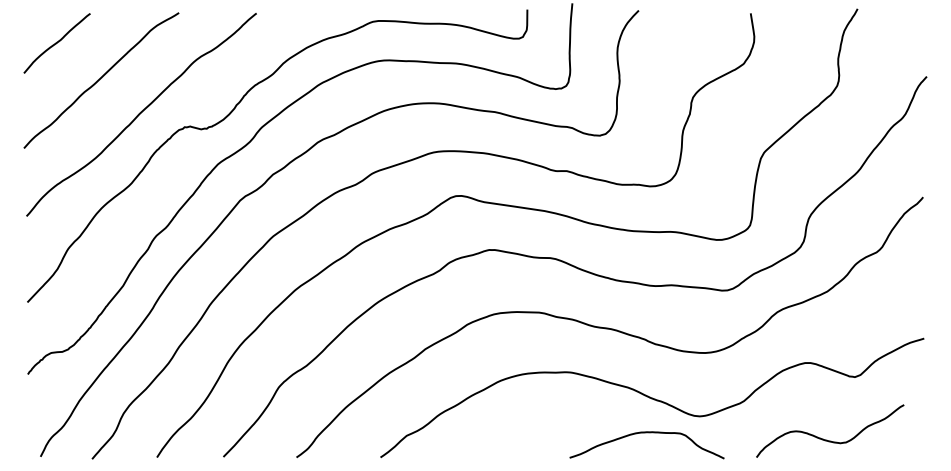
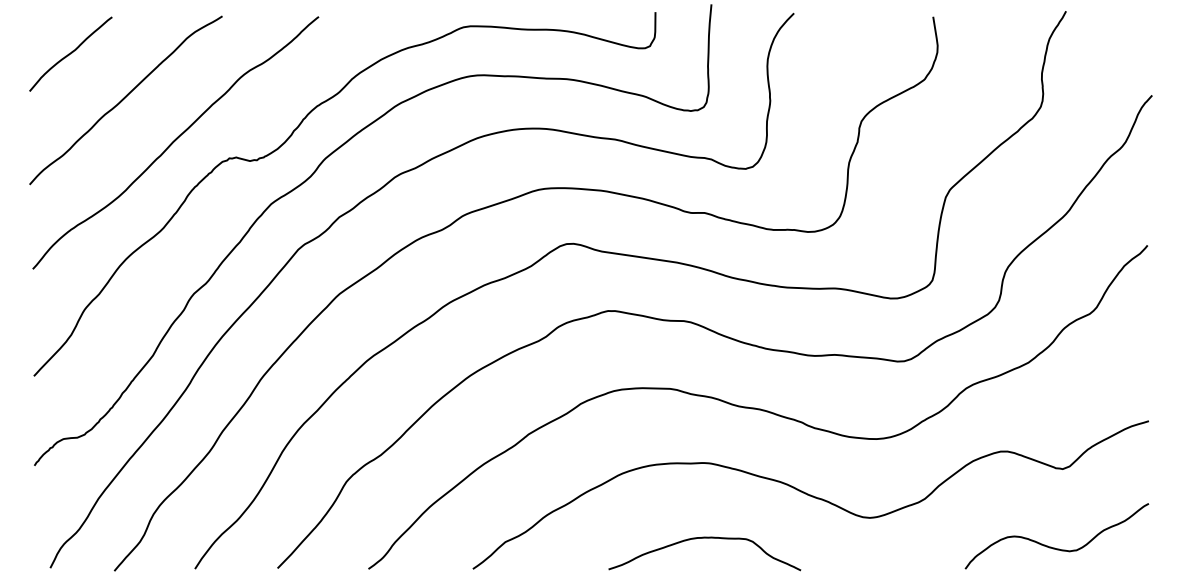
curve: (646, 433) -> (704, 539), moved
curve: (826, 439) -> (1052, 546), moved

